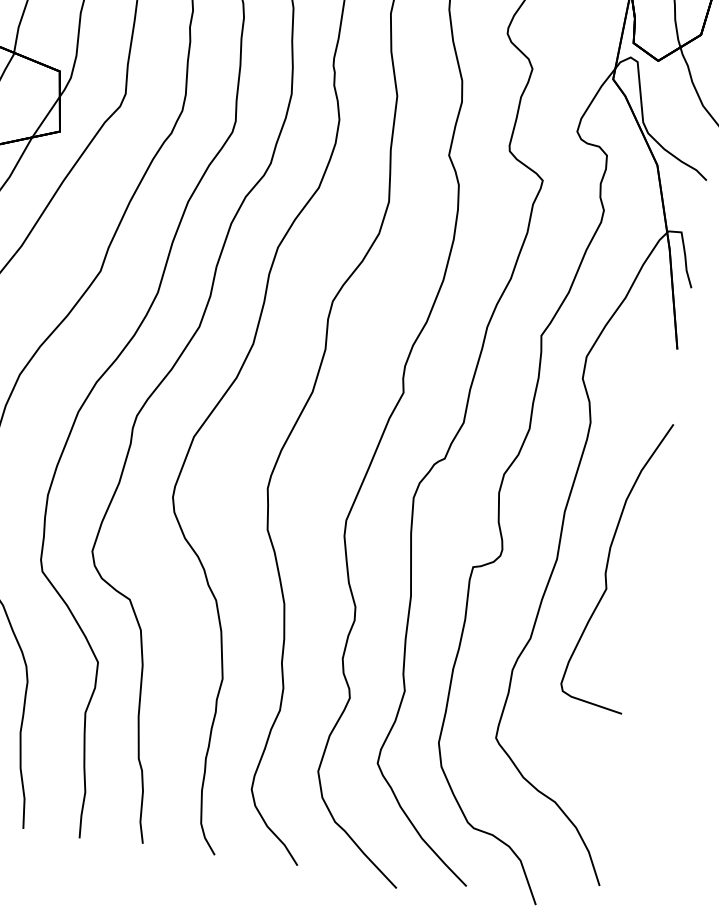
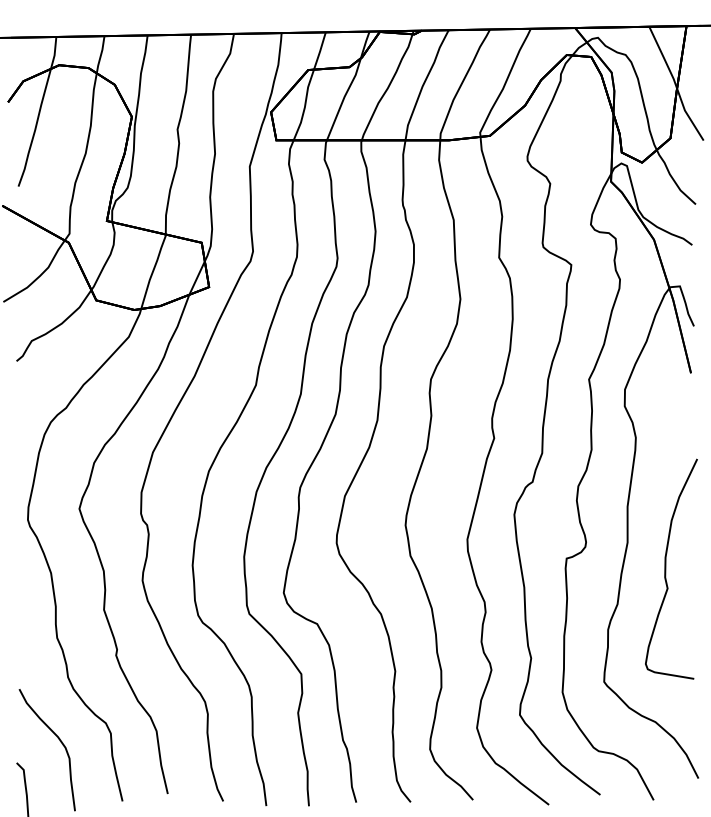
part: (615, 563) -> (671, 568), moved

